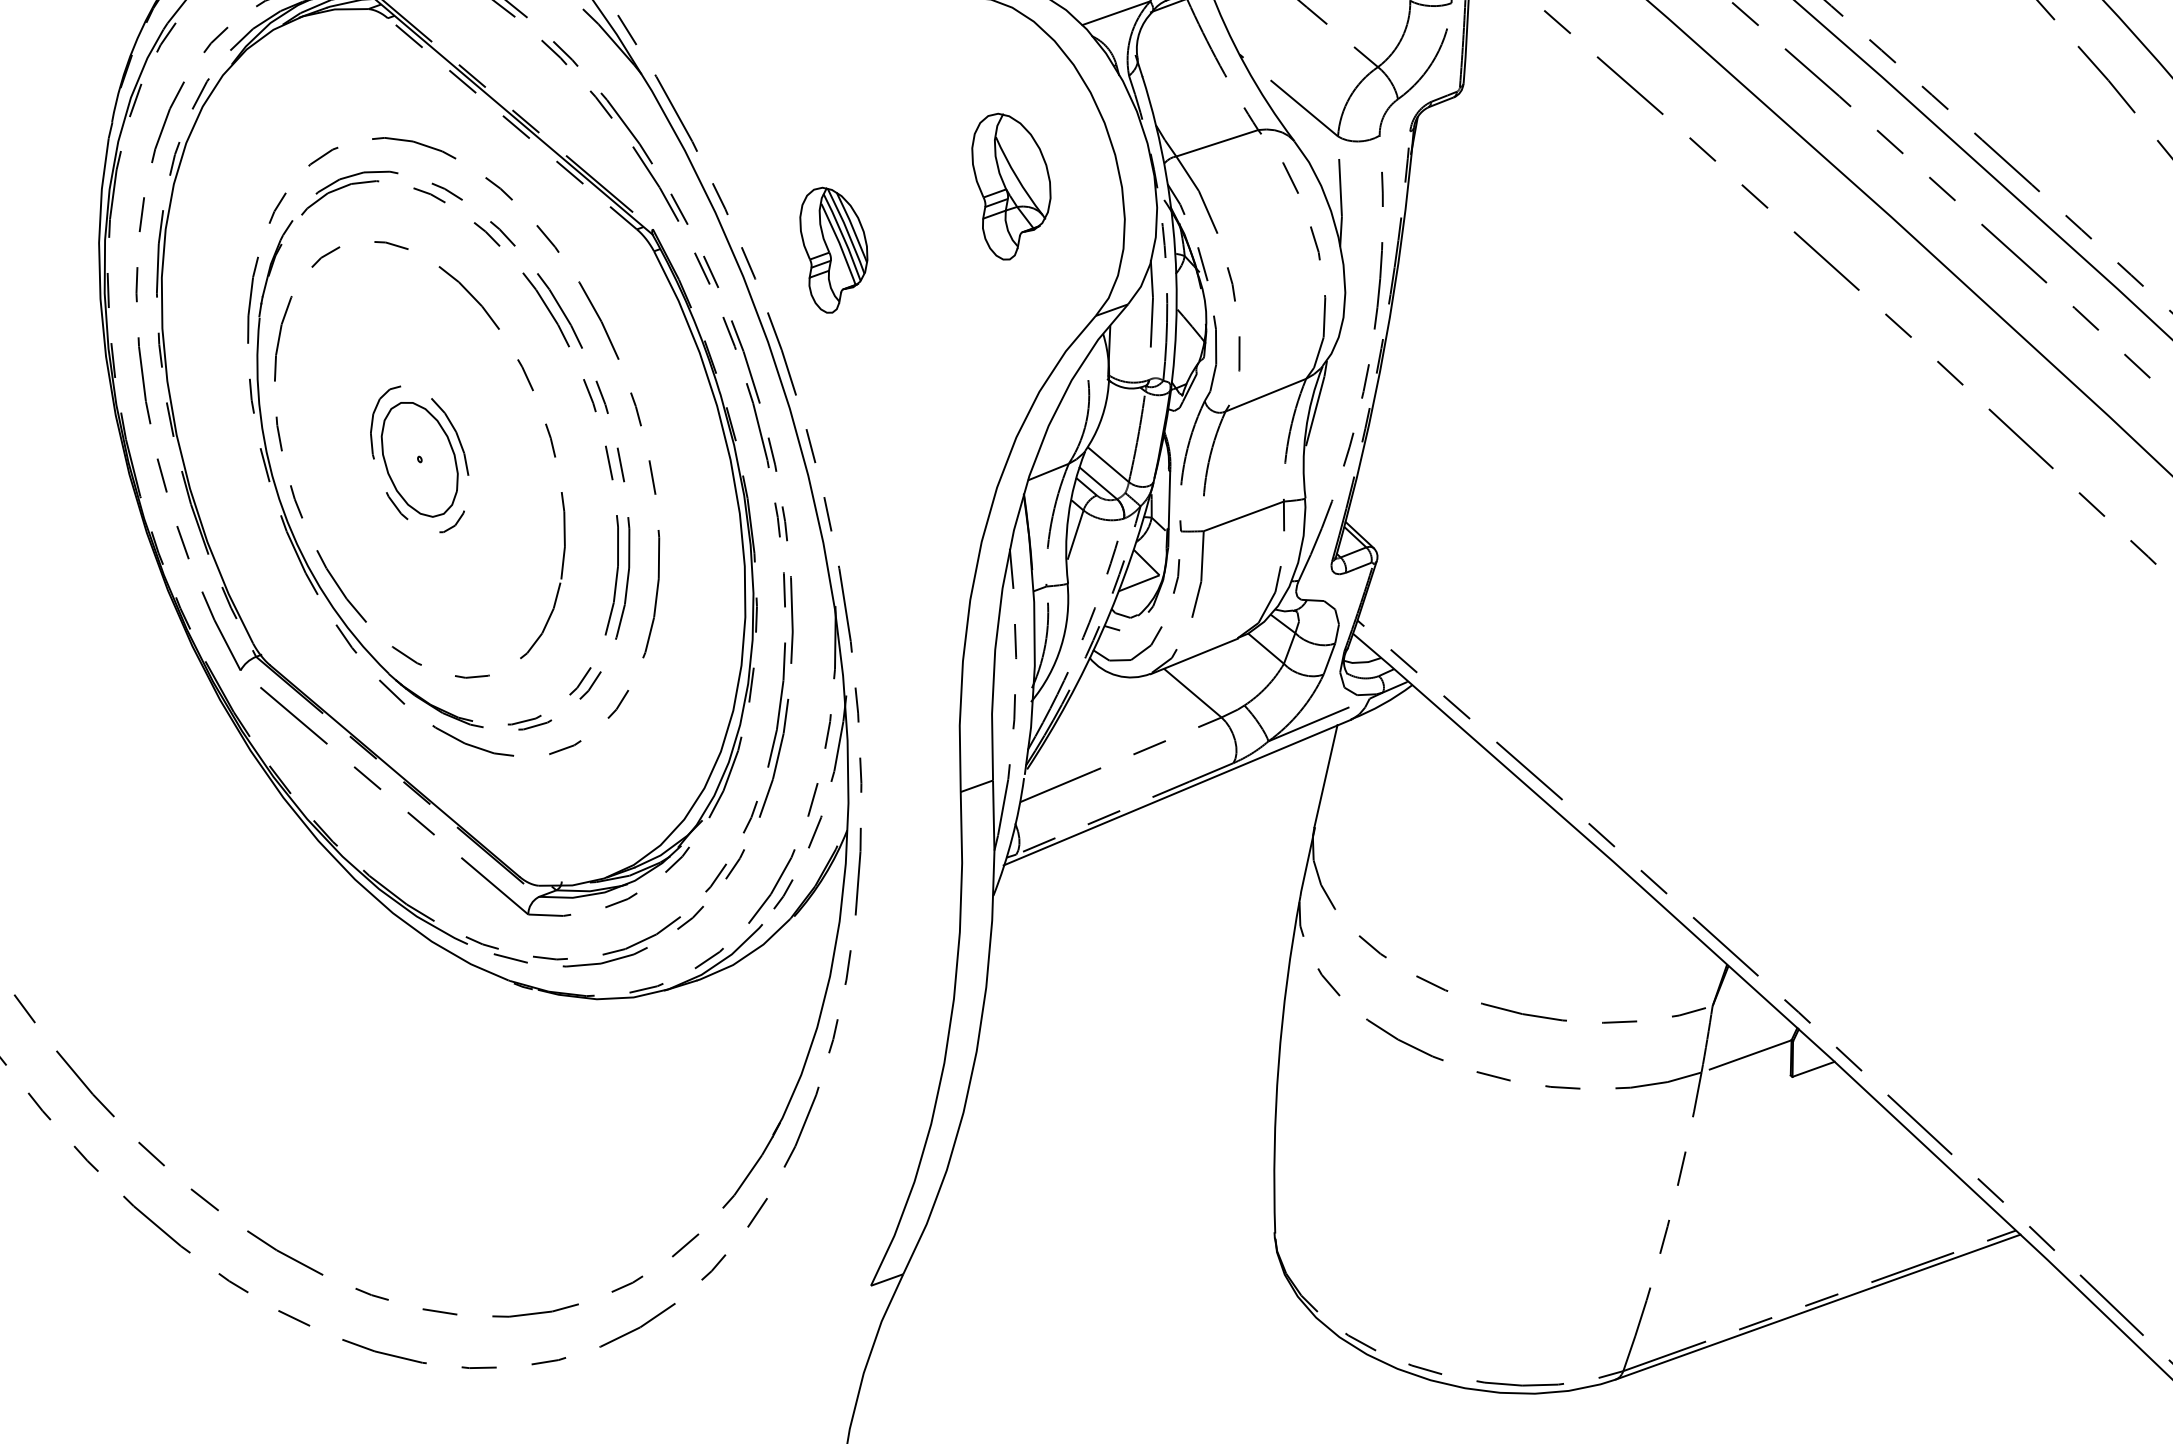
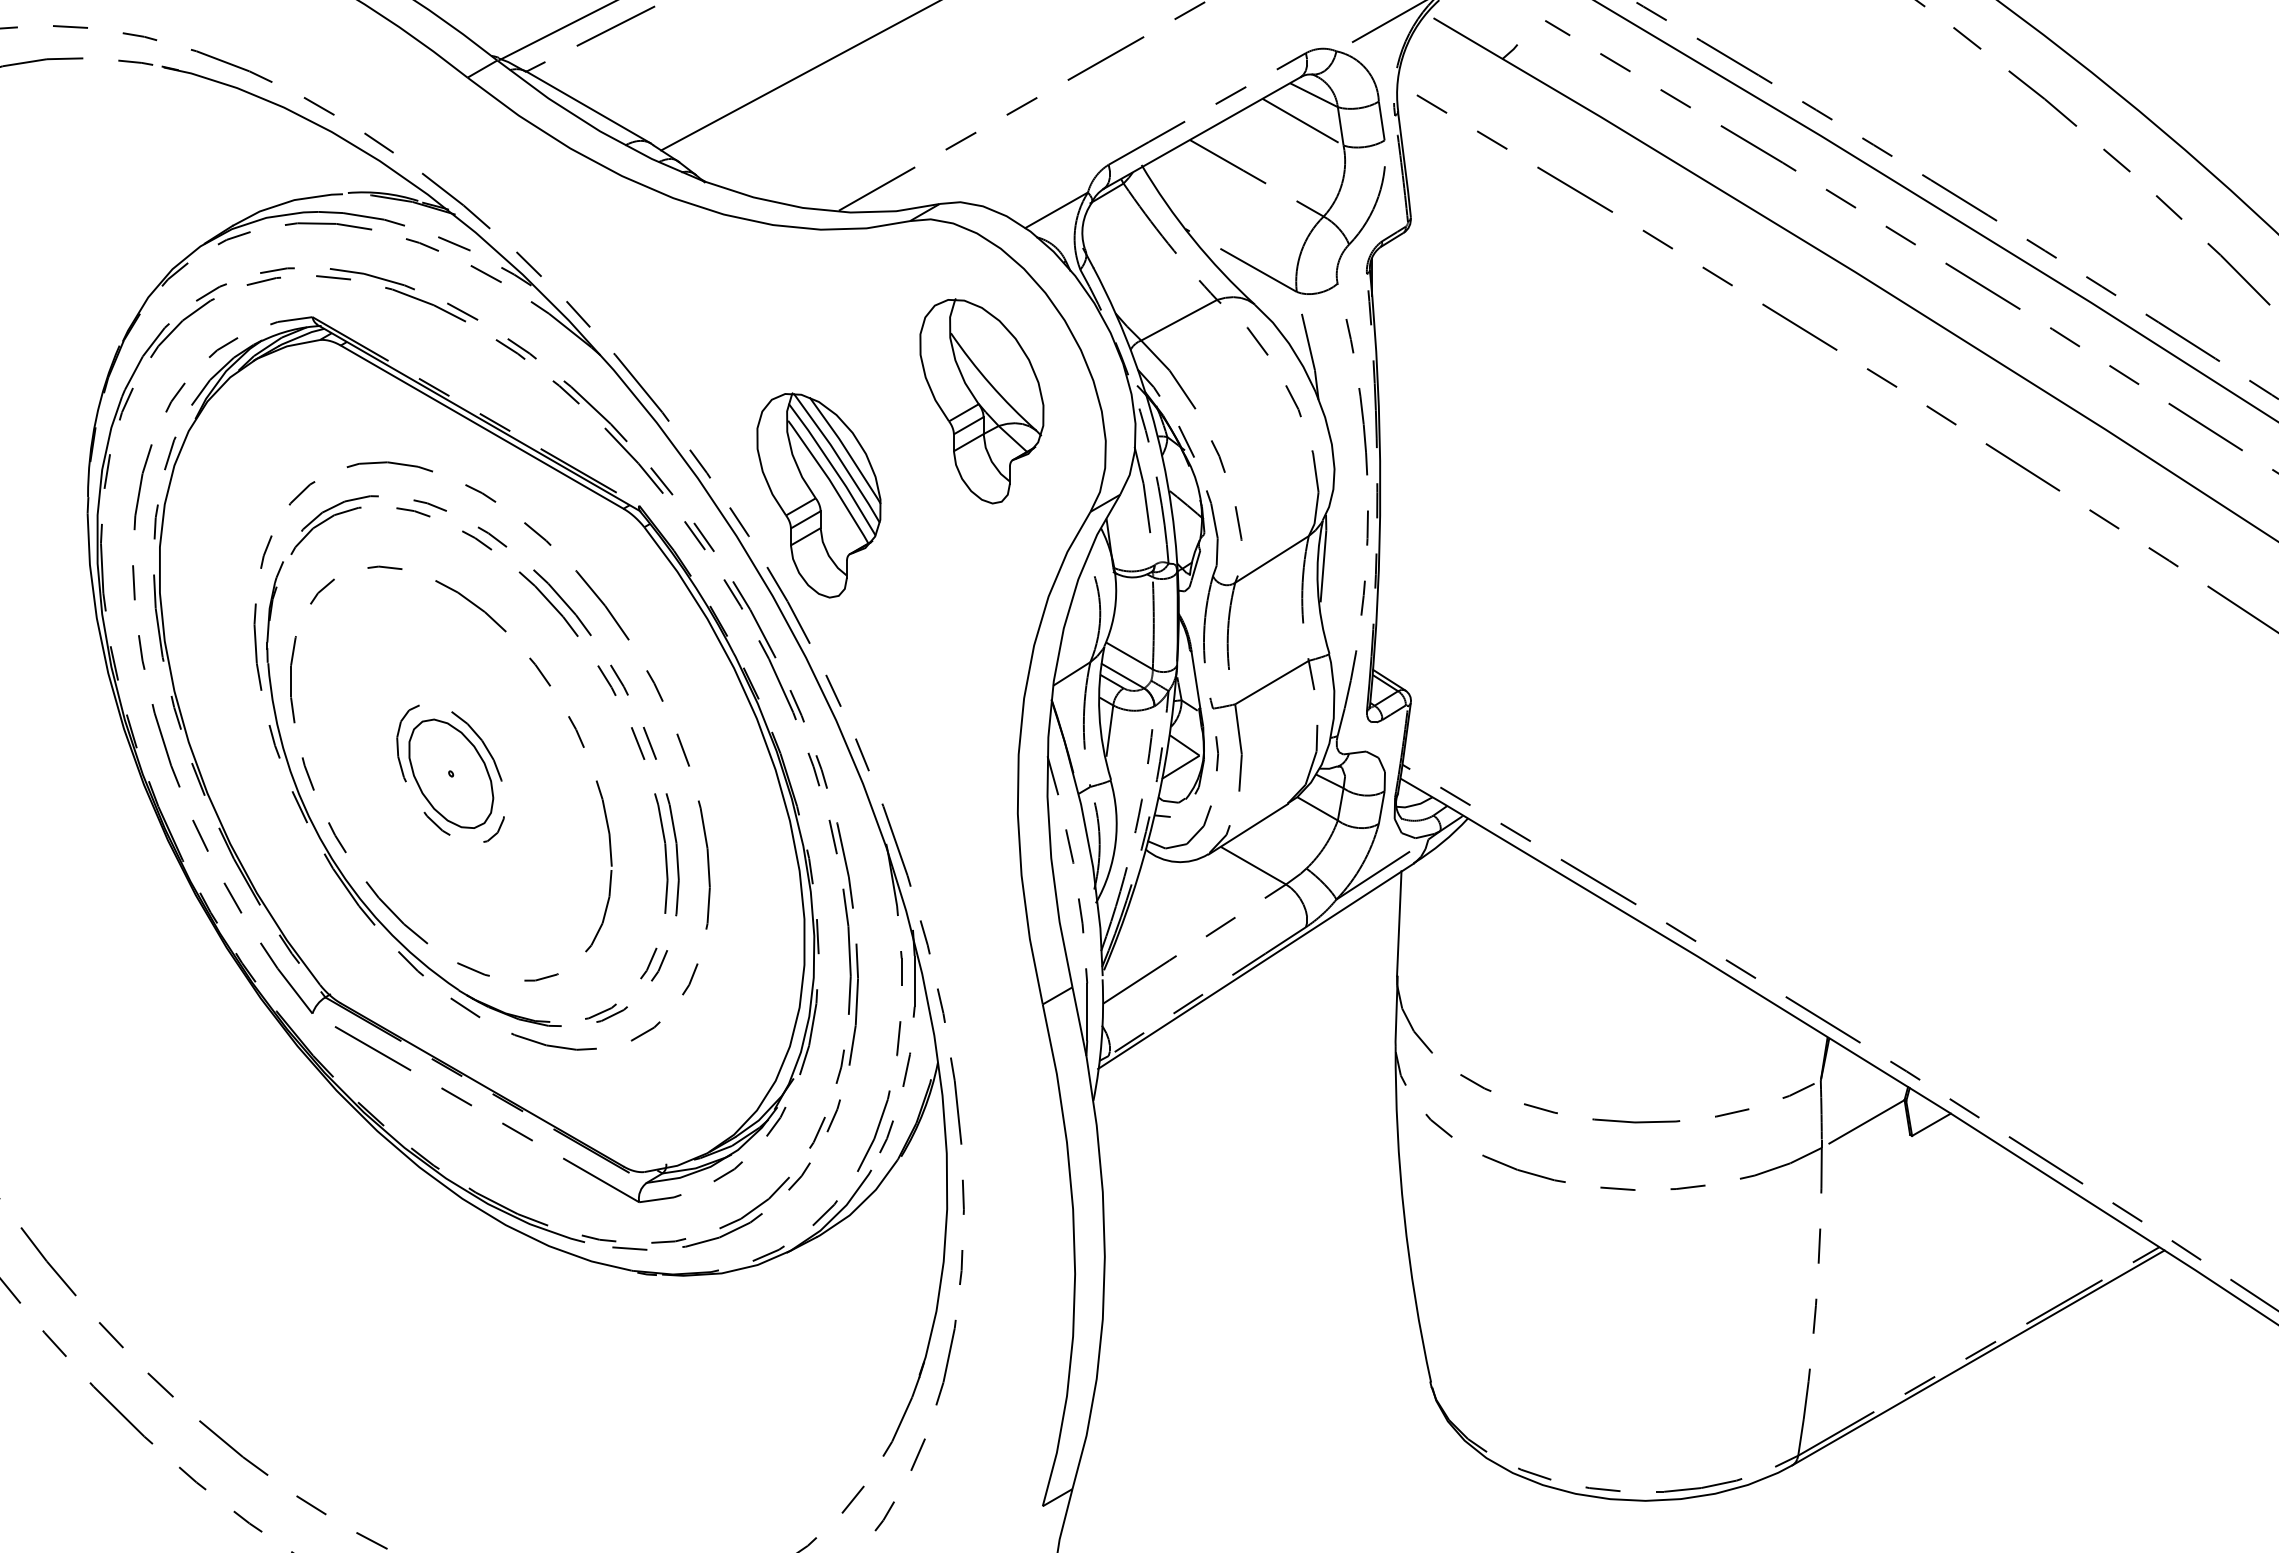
line: (511, 123) -> (481, 426), dashed -> solid
part: (1008, 187) -> (981, 401), size x1.43
part: (831, 251) -> (818, 495), size x1.67

